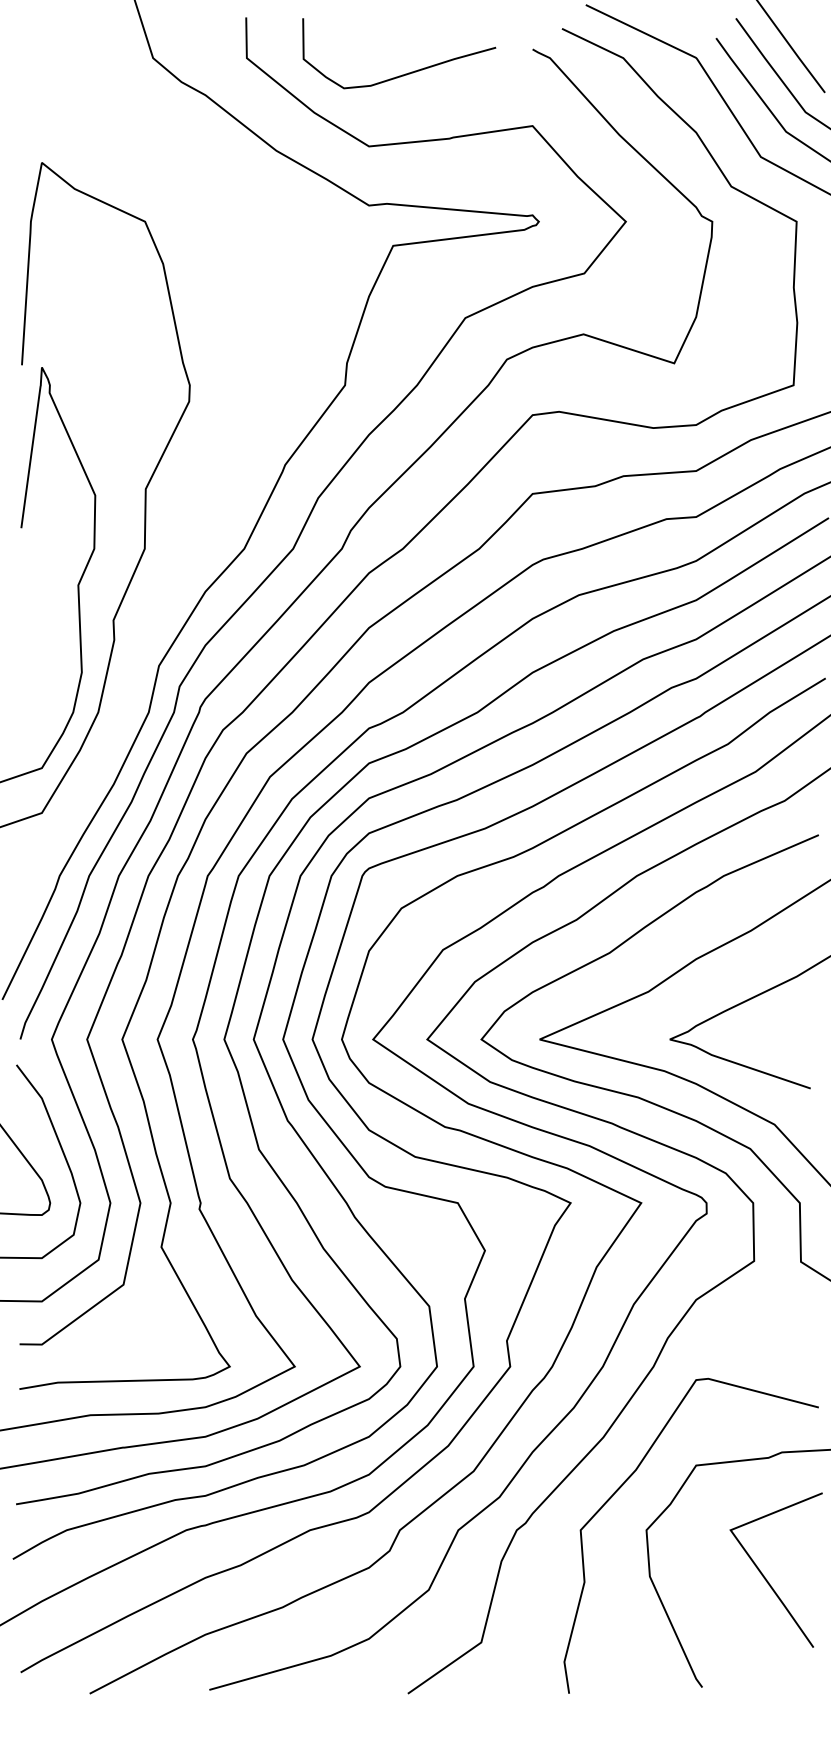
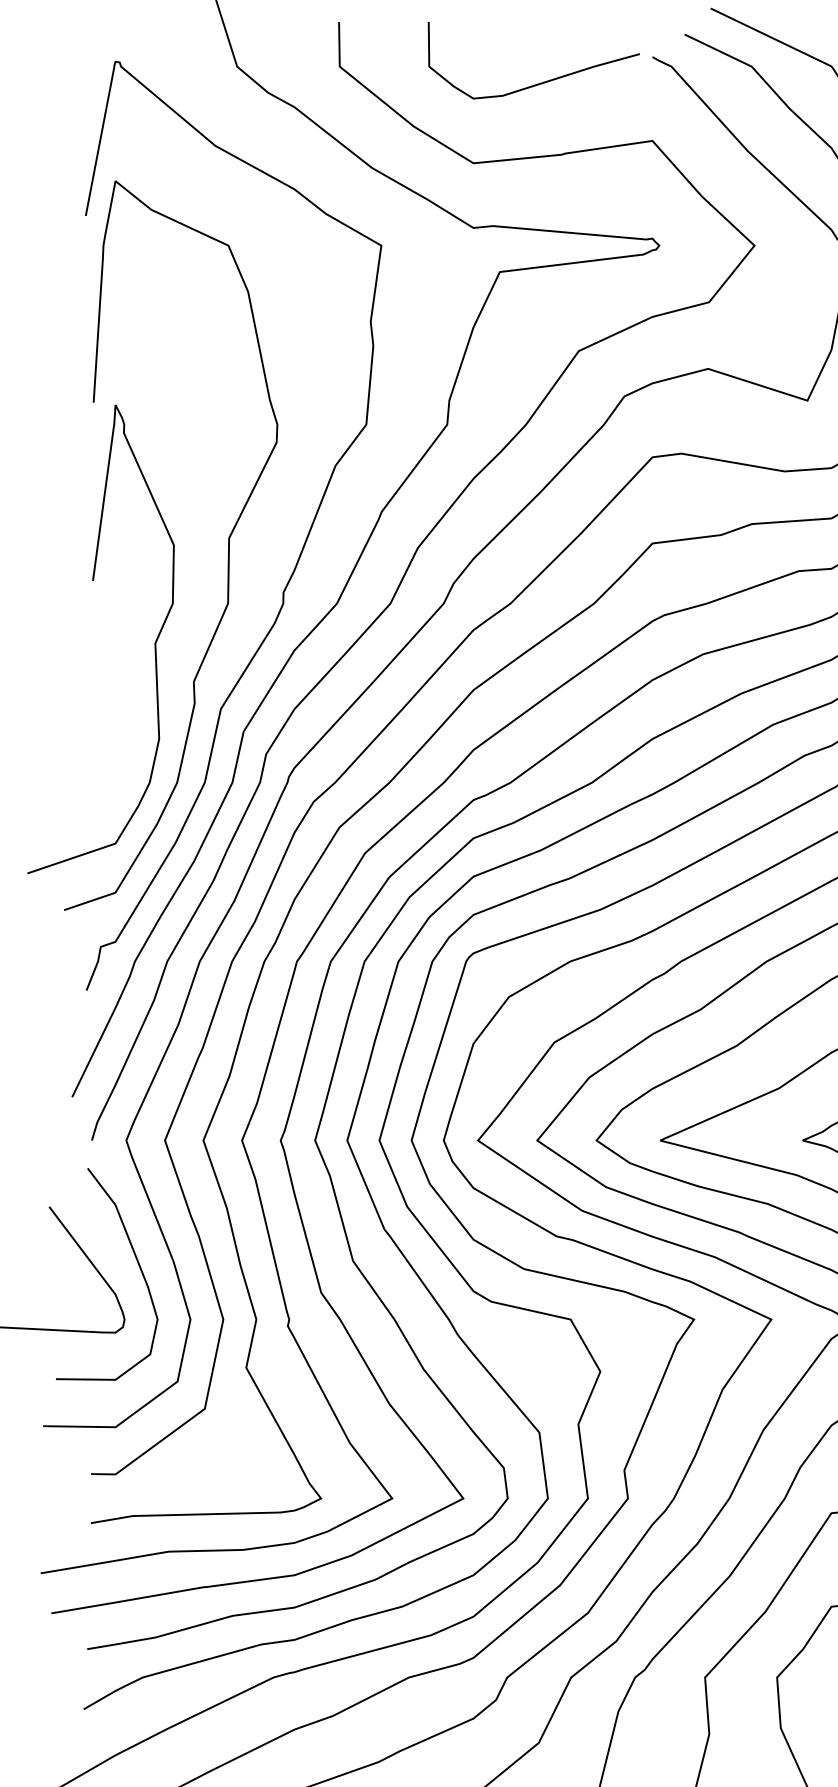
curve: (405, 73) -> (540, 82), moved
curve: (210, 502) -> (299, 552), added

